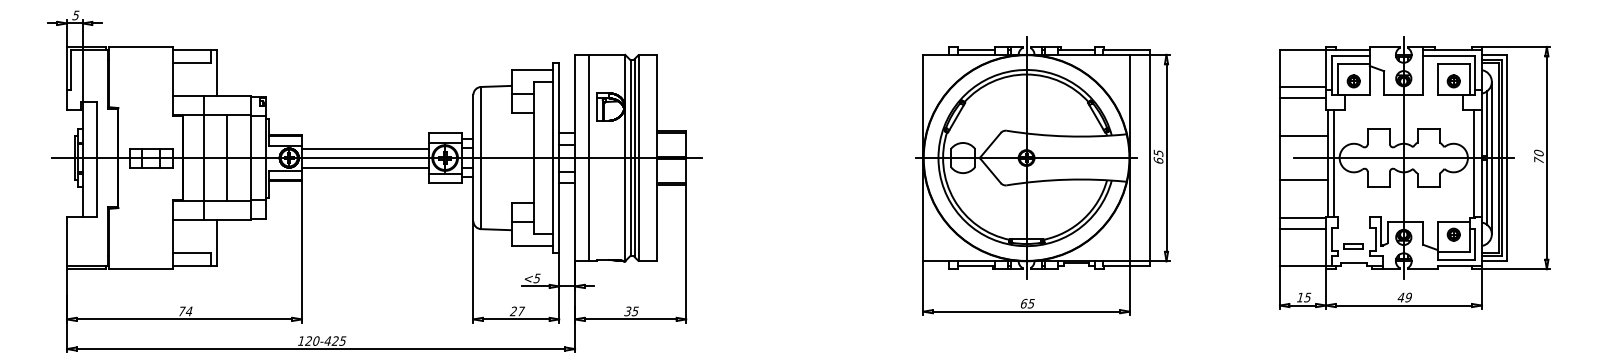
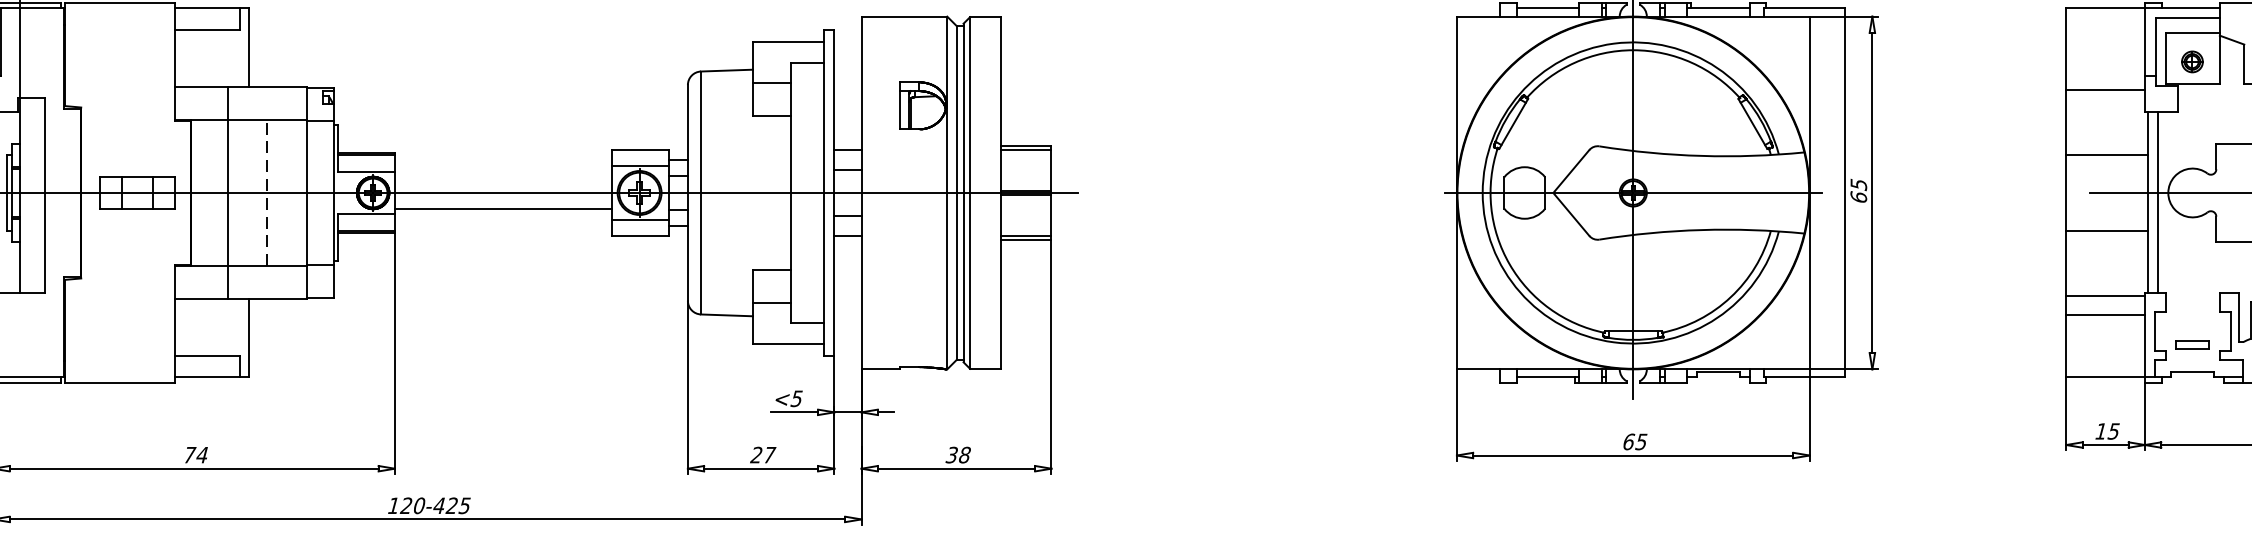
line: (1302, 86) -> (2104, 70), removed
line: (364, 148) -> (501, 176), removed
line: (589, 157) -> (886, 192), removed
line: (227, 158) -> (267, 193), solid -> dashed
text: (634, 311) -> (963, 455), 35 -> 38

